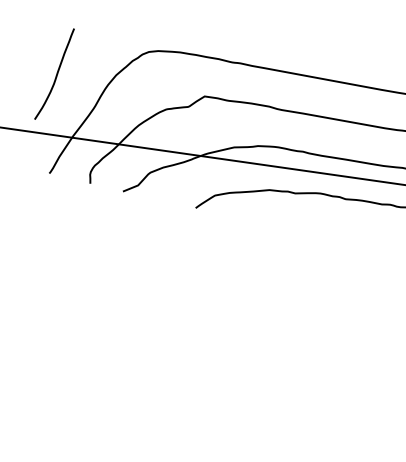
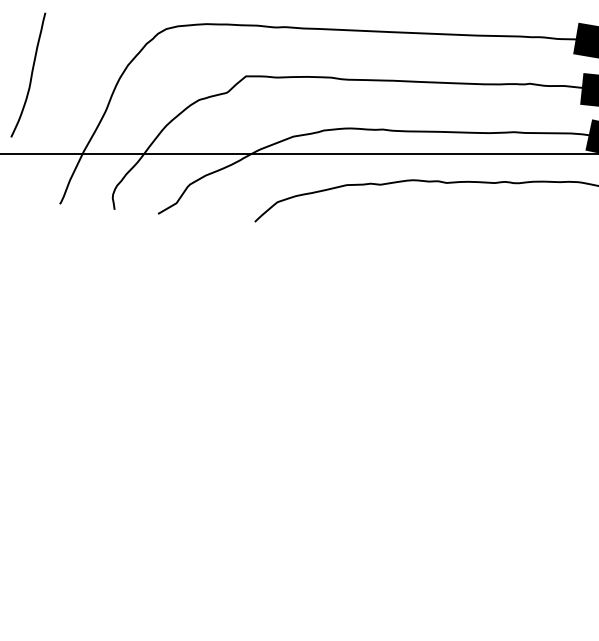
curve: (56, 74) -> (30, 75), moved

